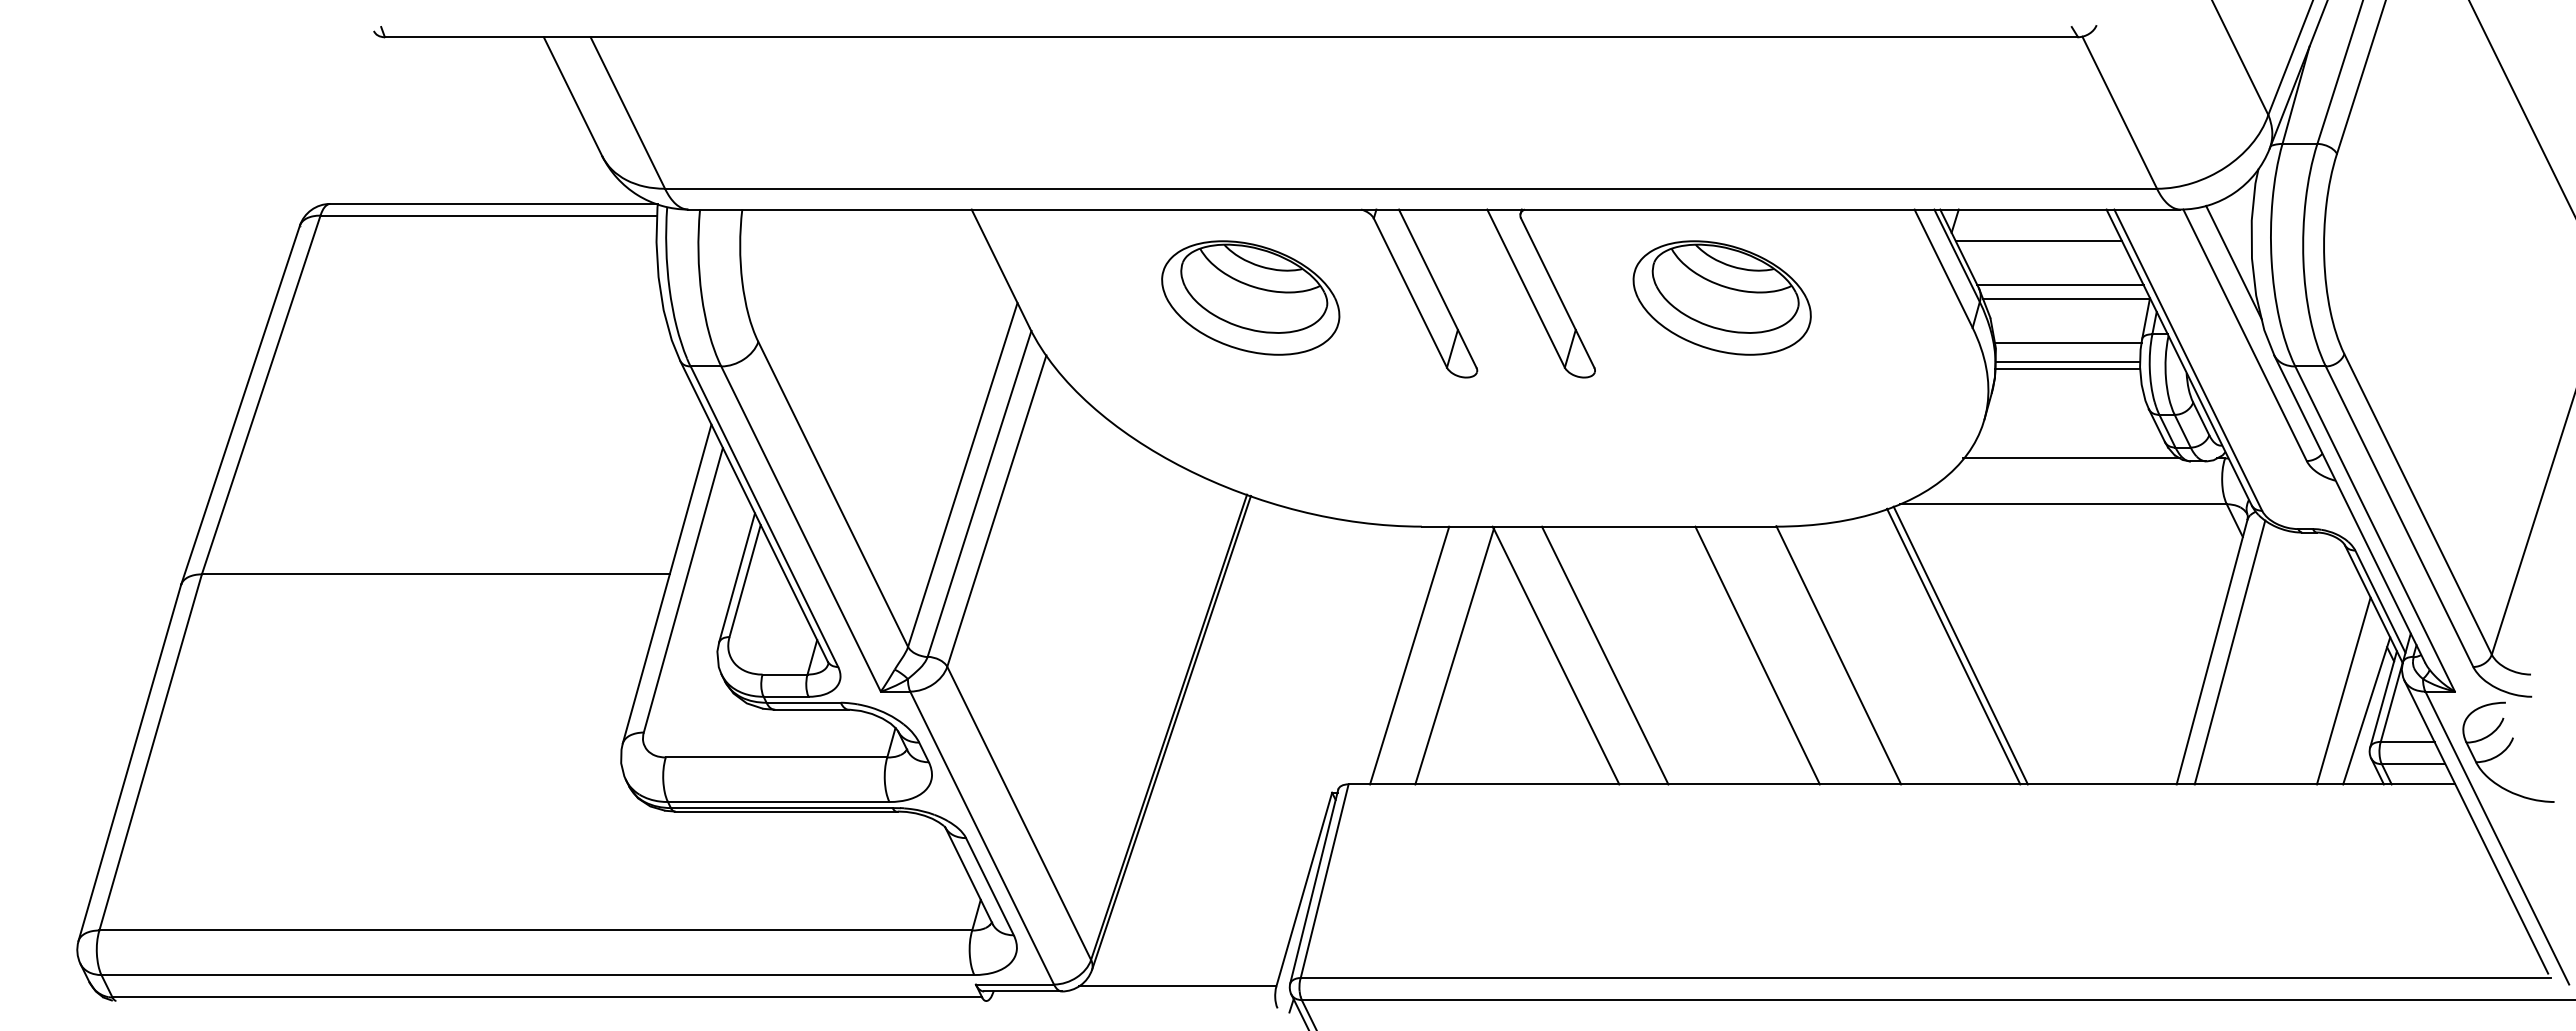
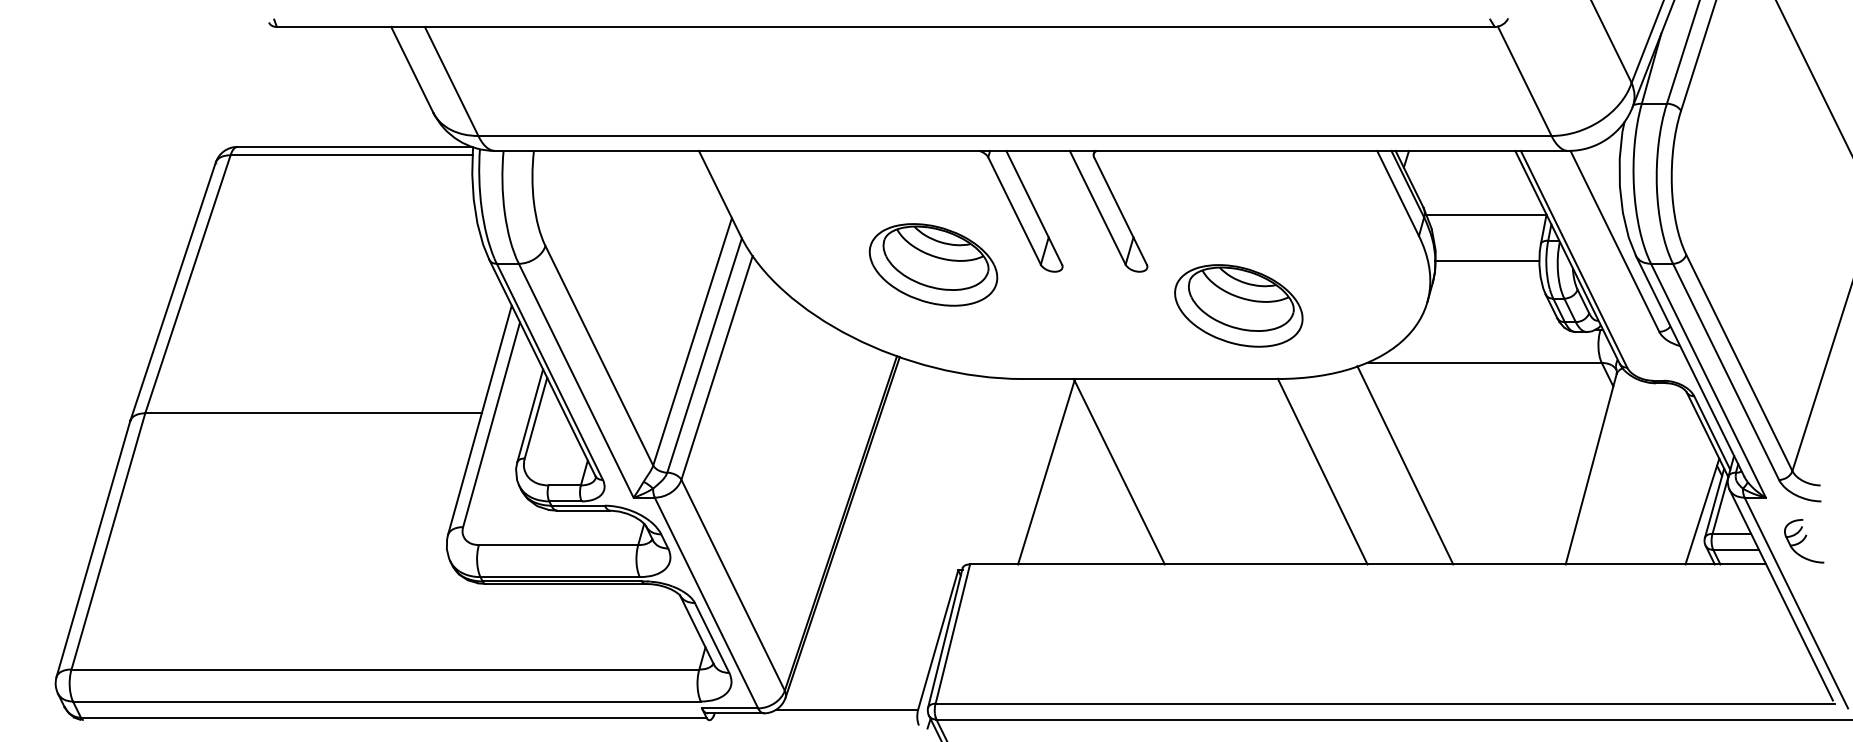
line: (2038, 240) -> (1466, 173), removed
line: (2233, 262) -> (1606, 189), removed
line: (2060, 285) -> (1482, 205), removed
part: (1250, 297) -> (933, 264), moved
part: (1721, 297) -> (1238, 305), moved
line: (2067, 343) -> (1487, 247), removed
line: (2067, 369) -> (1487, 265), removed
line: (2071, 458) -> (1490, 329), removed
line: (1960, 645) -> (1410, 464), removed
line: (2229, 652) -> (1603, 469), removed
line: (1409, 655) -> (1013, 471), removed
line: (1604, 655) -> (1154, 471), removed
line: (1757, 655) -> (1264, 471), removed
line: (2343, 690) -> (1685, 496), removed
part: (2508, 751) -> (1804, 540), size x0.6

